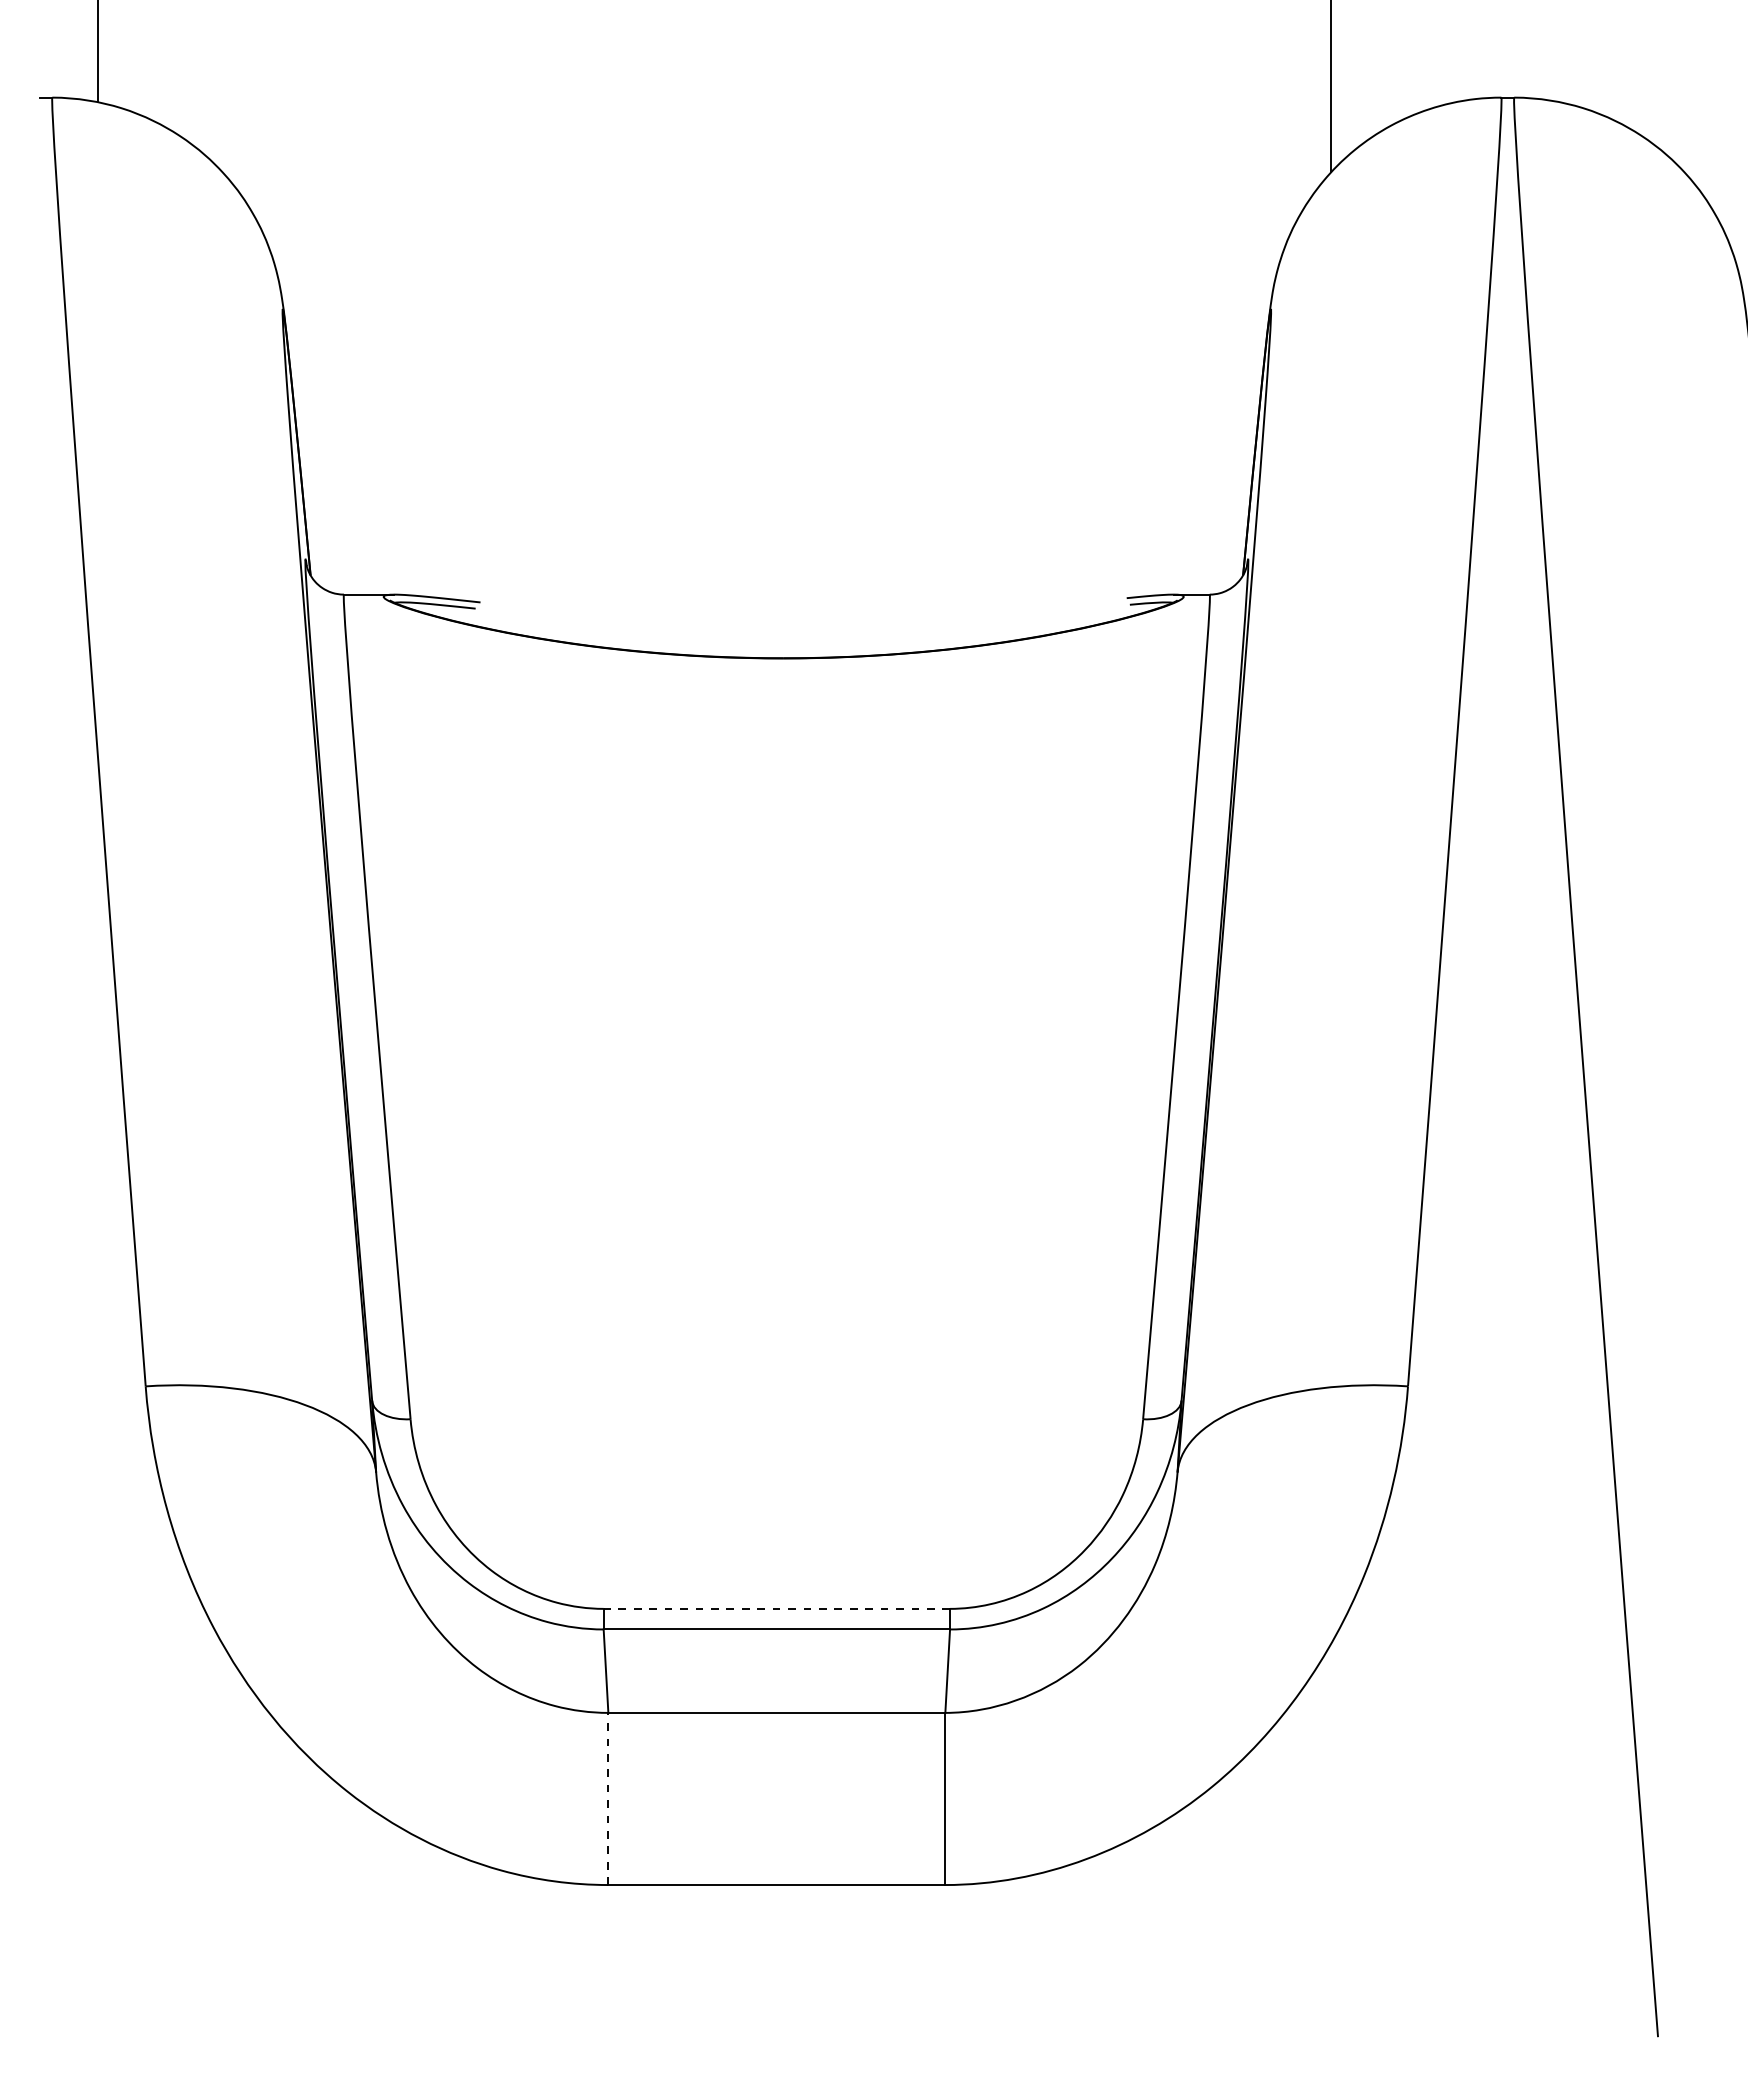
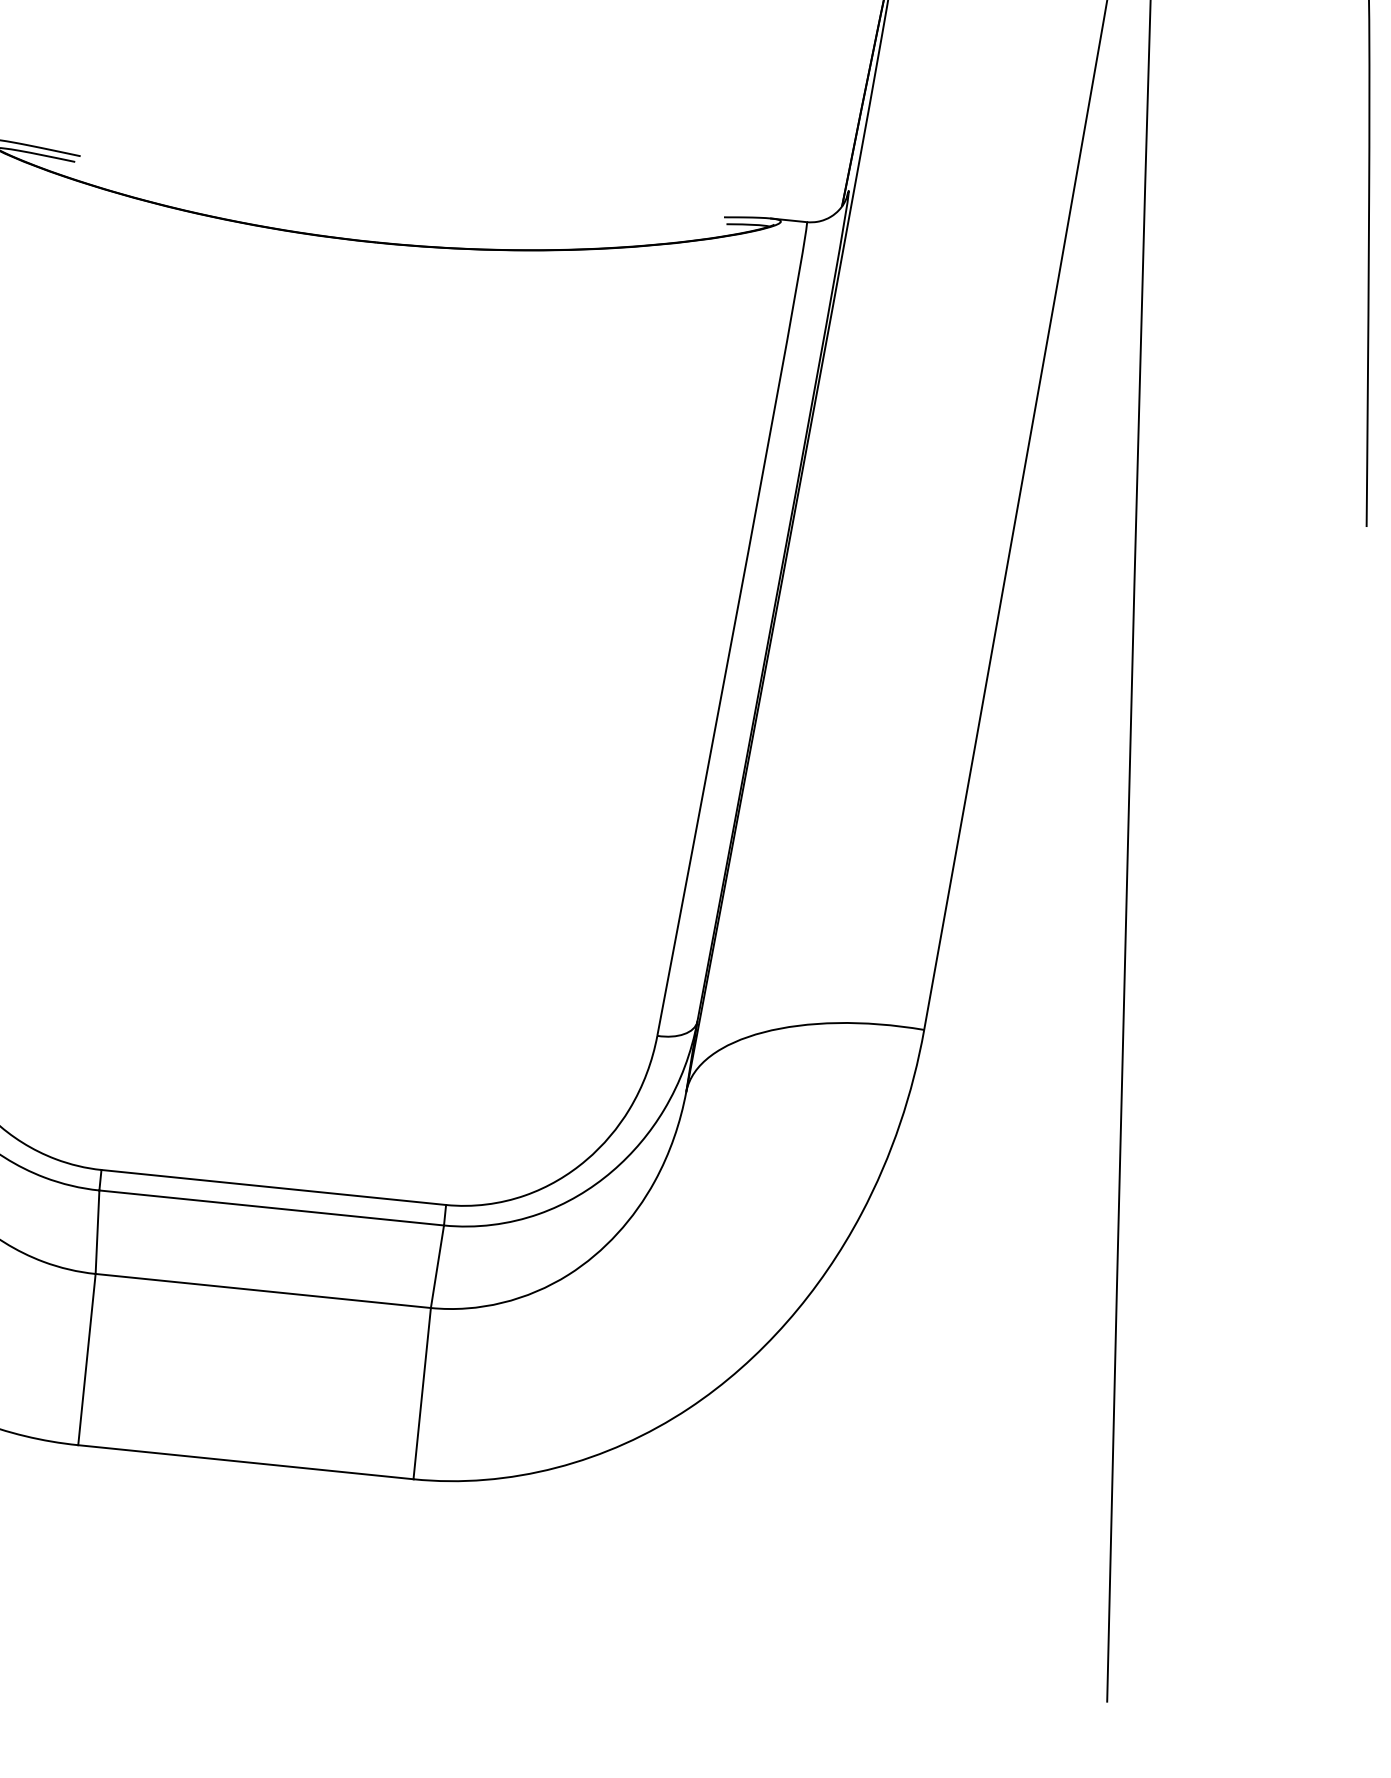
line: (776, 1608) -> (273, 1187), dashed -> solid
line: (608, 1798) -> (87, 1359), dashed -> solid

